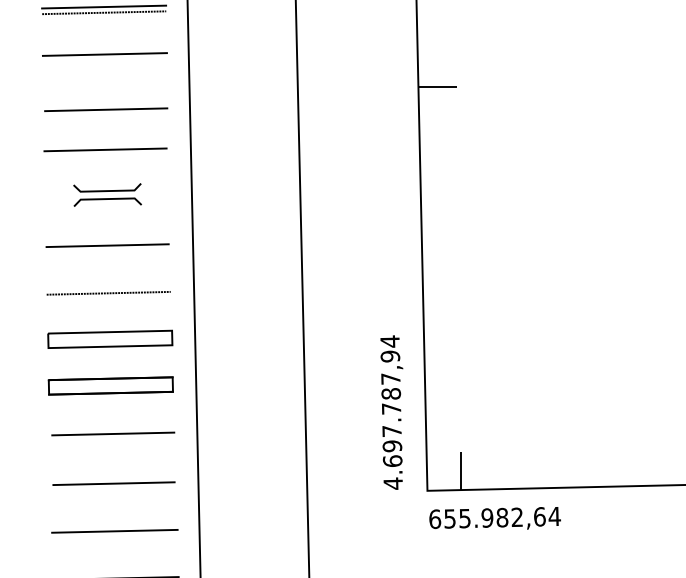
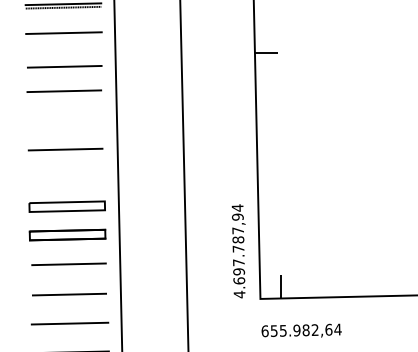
part: (107, 194) -> (65, 118), removed
line: (109, 293) -> (66, 178), removed
text: (494, 517) -> (301, 330), moved

